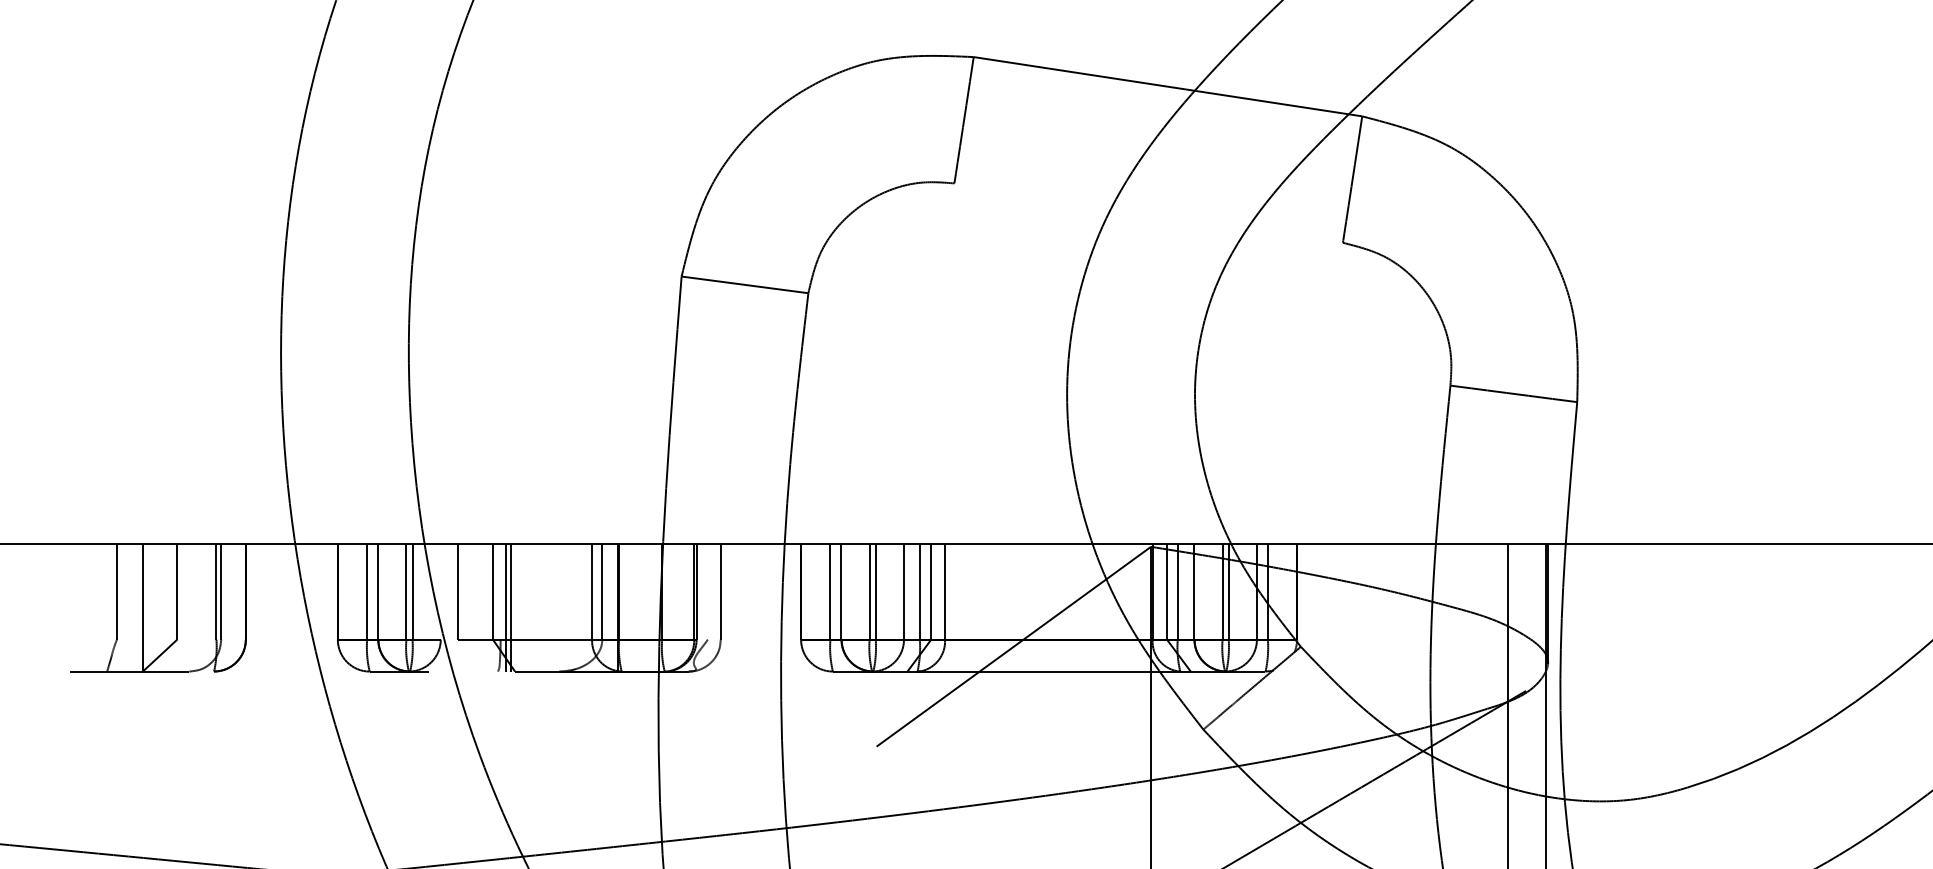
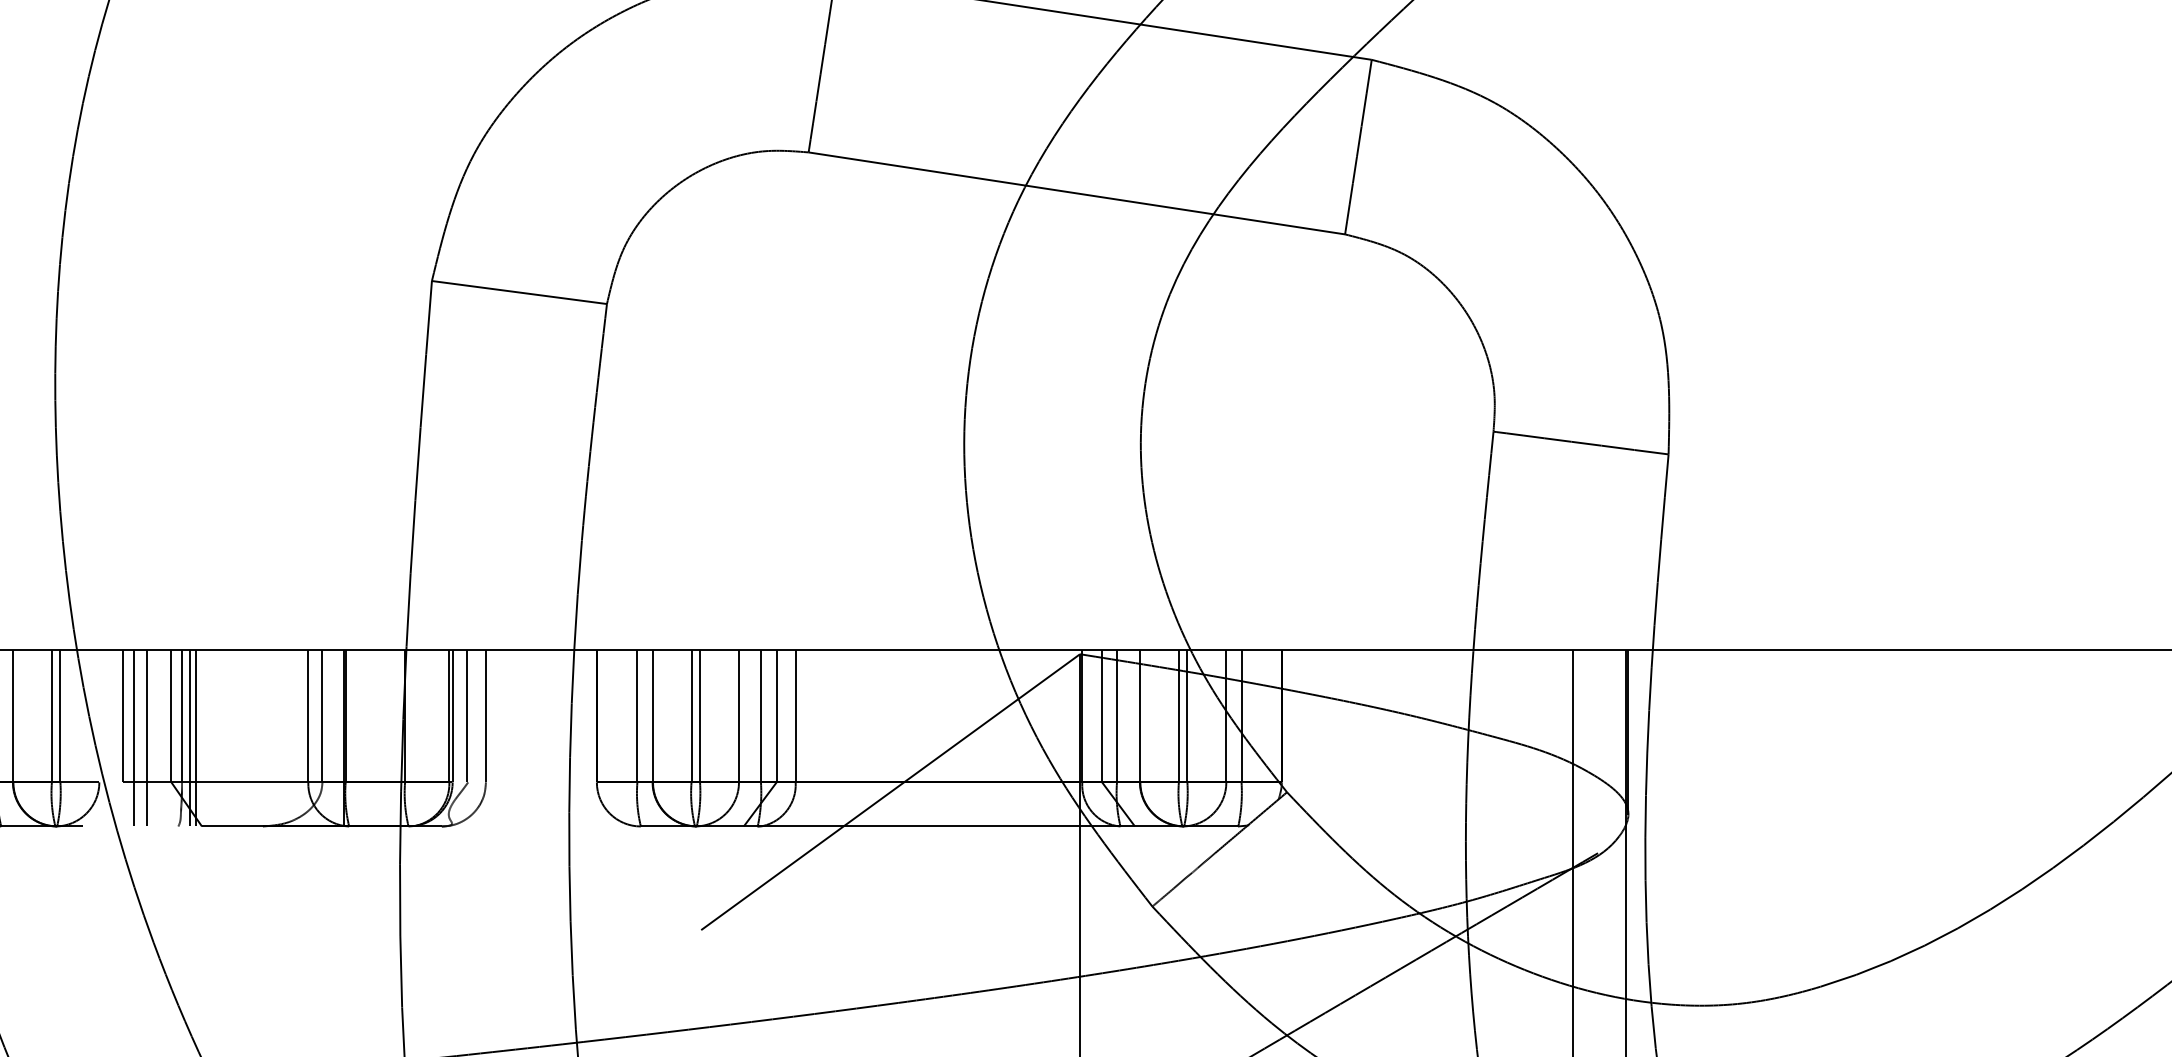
line: (1148, 212) -> (1076, 192), added
line: (500, 591) -> (181, 715), added
line: (706, 591) -> (466, 715), added
line: (466, 607) -> (134, 737), added
line: (475, 607) -> (147, 737), added

